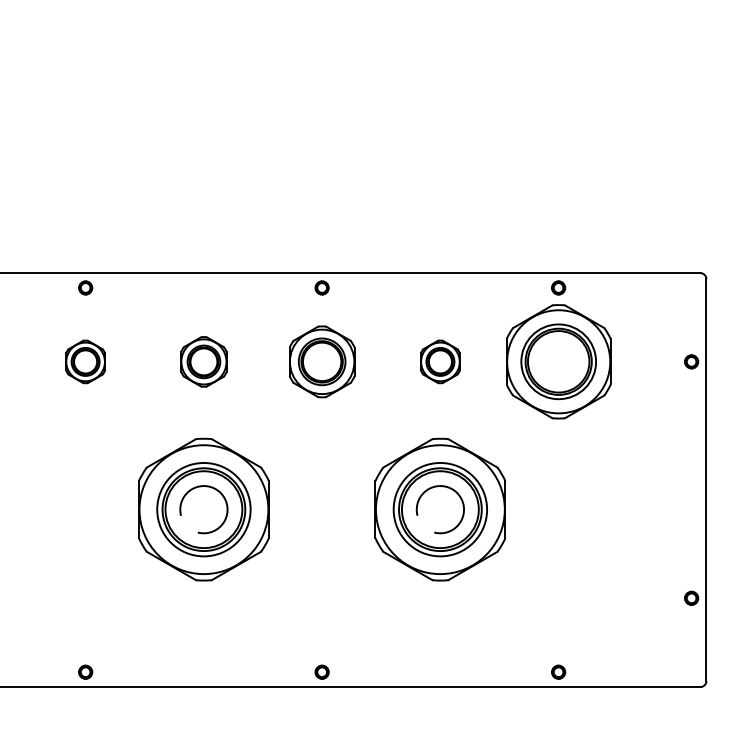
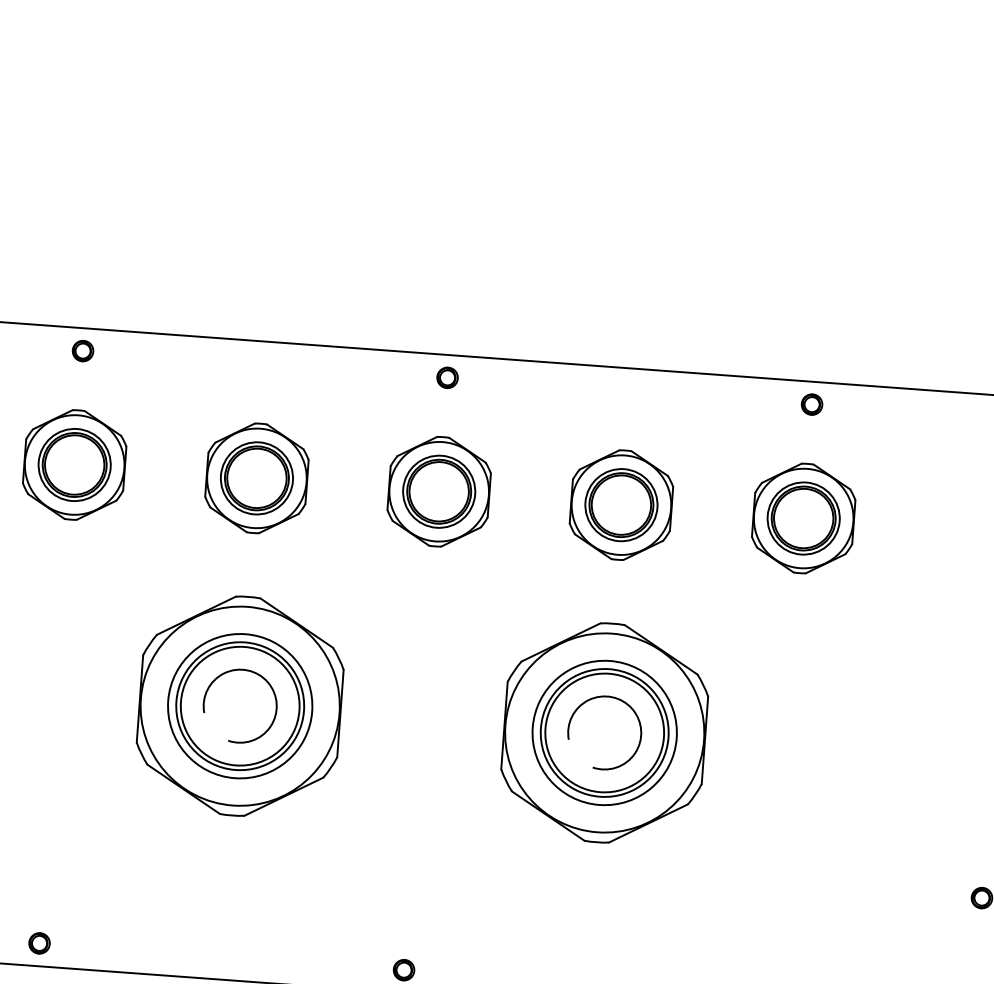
part: (85, 361) -> (74, 464), size x1.67
part: (203, 361) -> (256, 477), size x1.43
part: (440, 361) -> (621, 504), size x1.67
part: (558, 361) -> (803, 517), size x0.62

